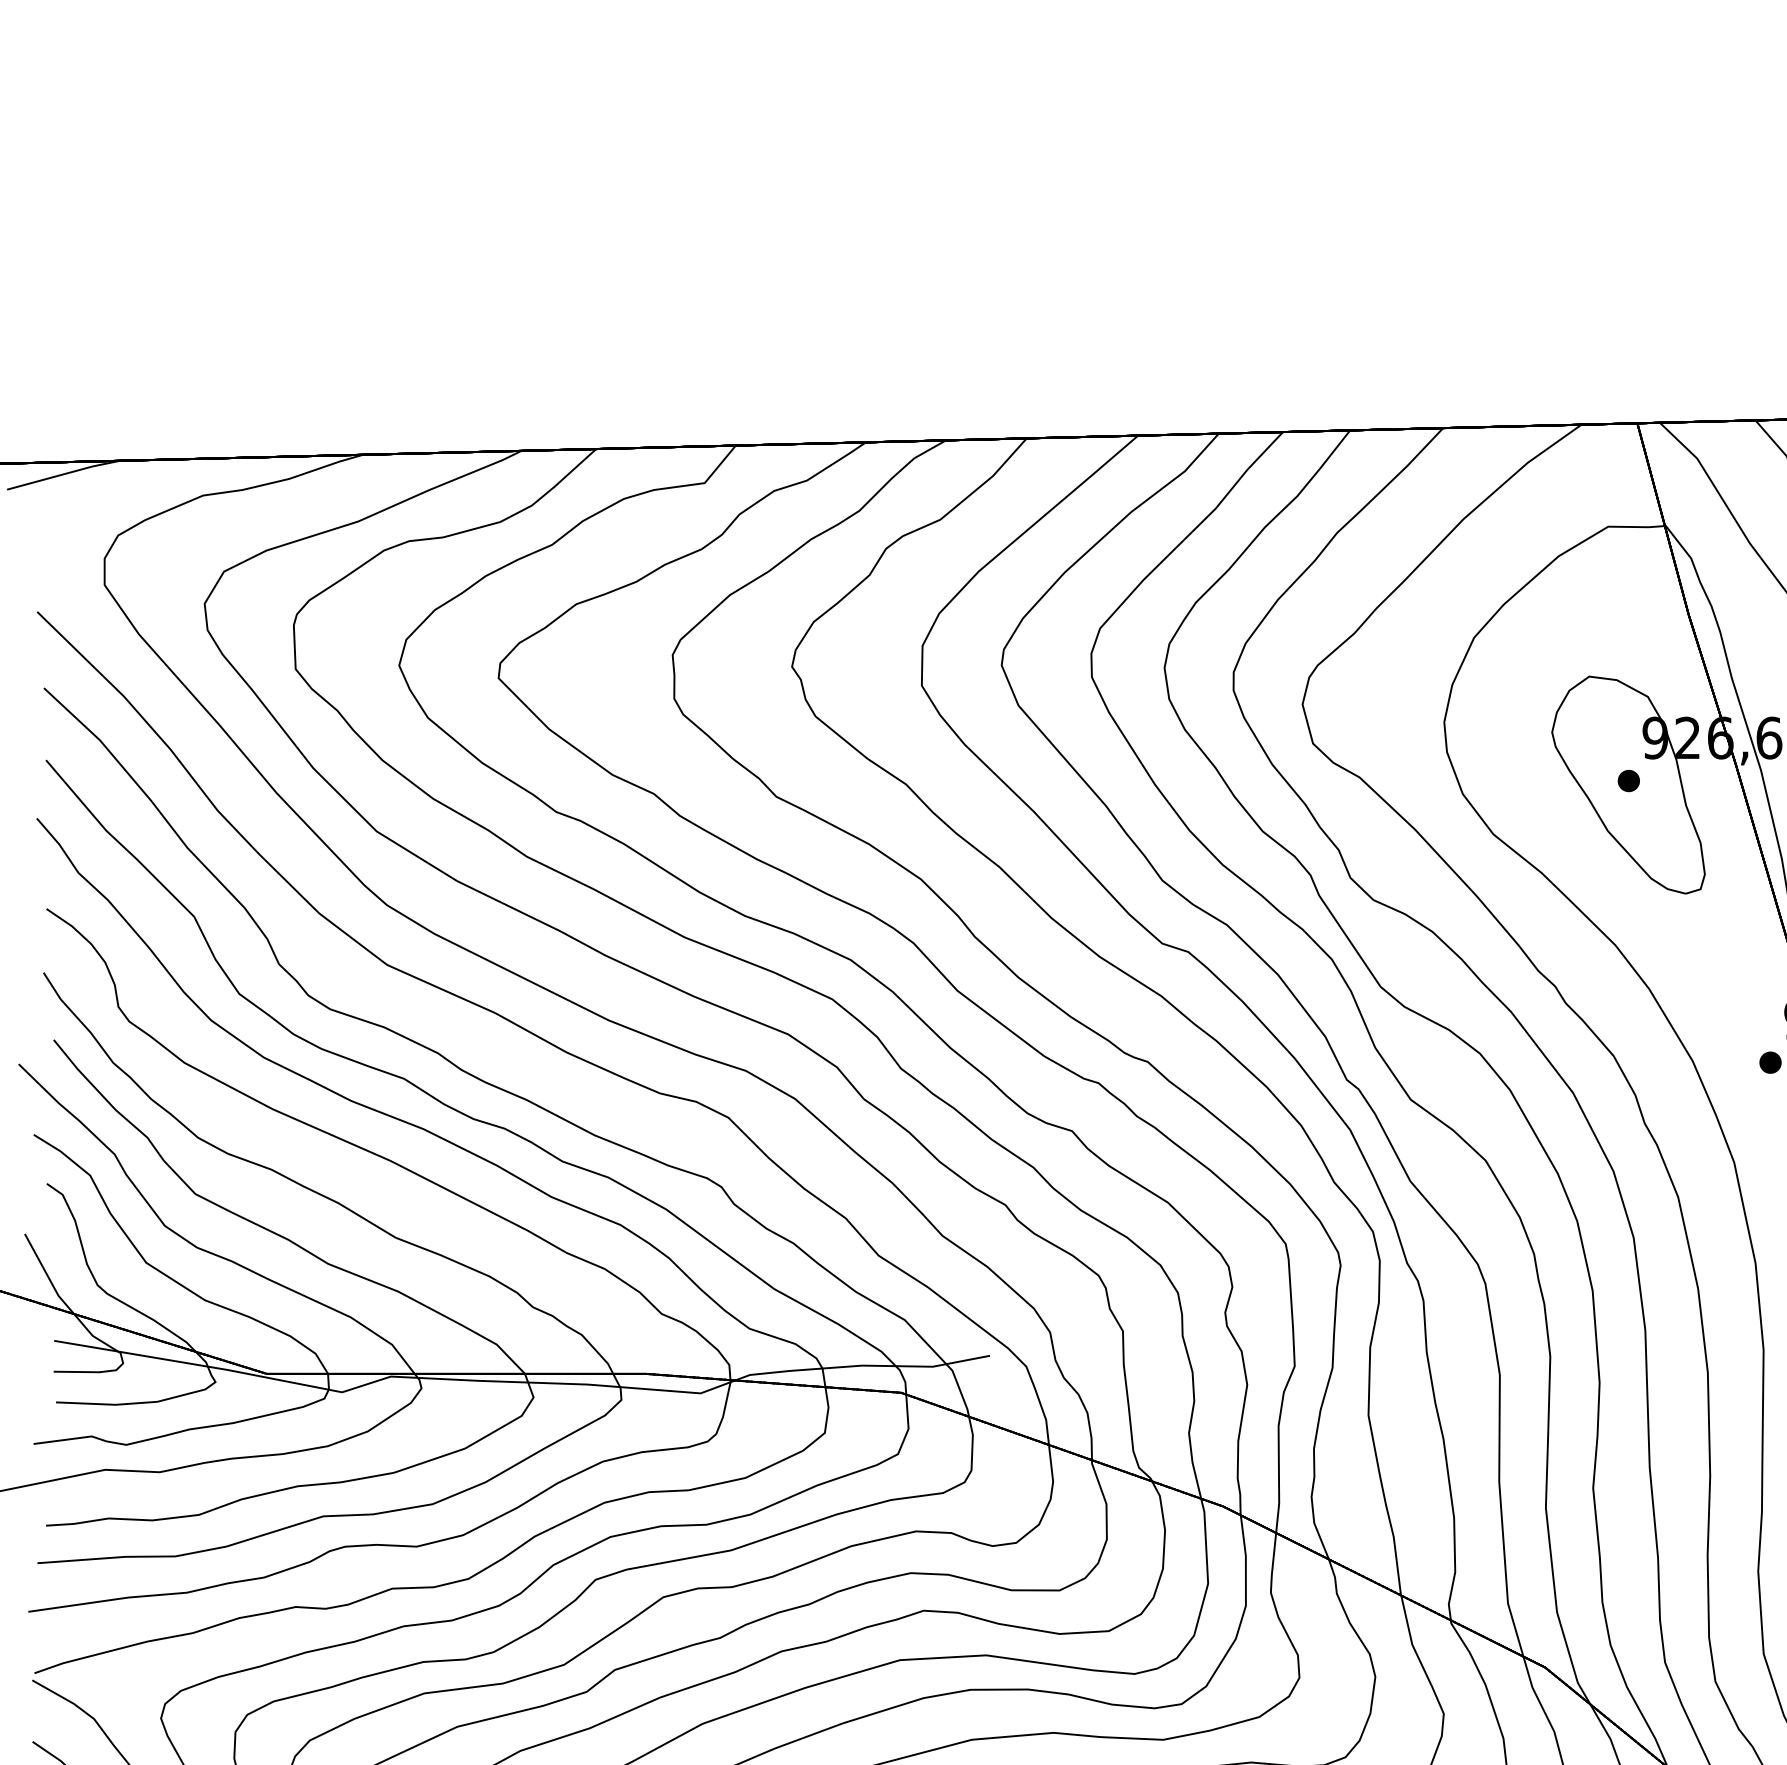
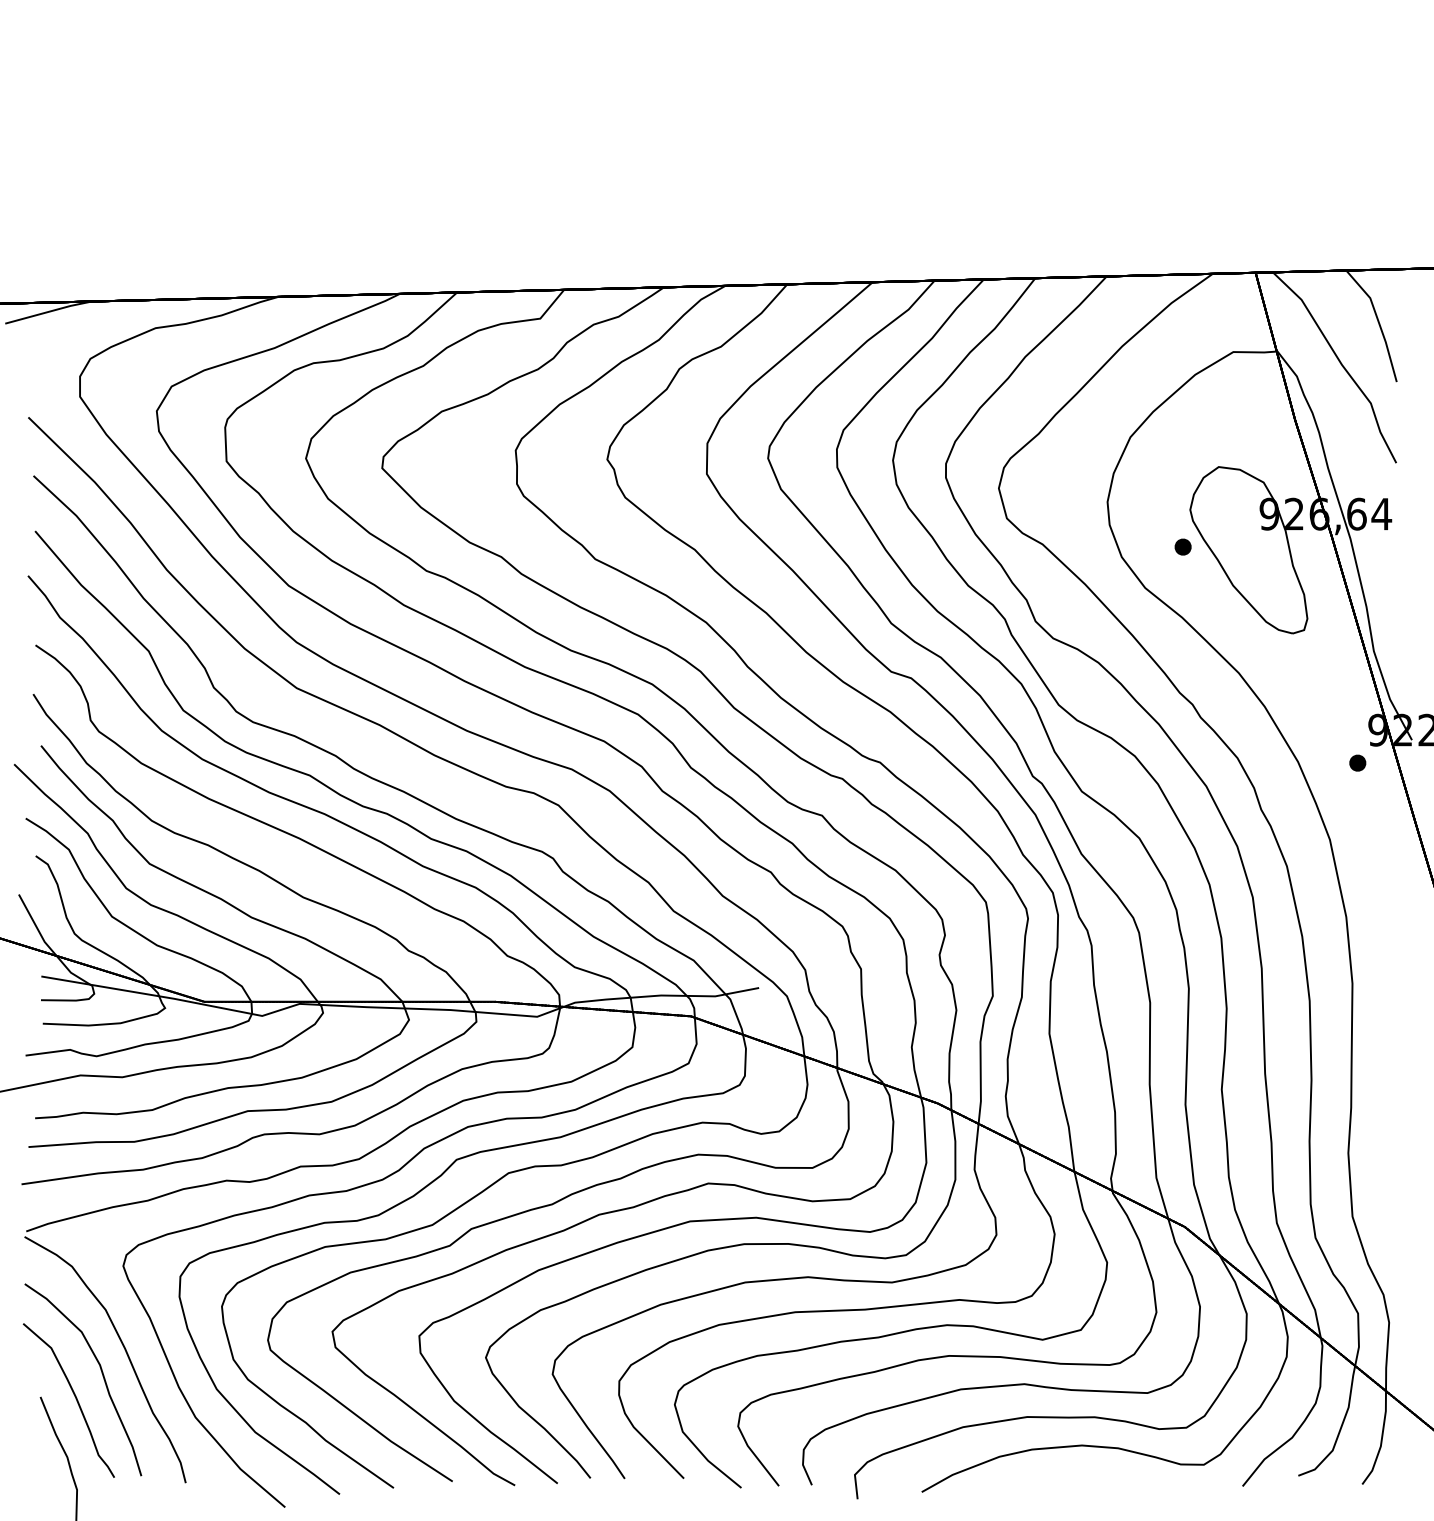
part: (1628, 780) -> (1182, 546), moved

